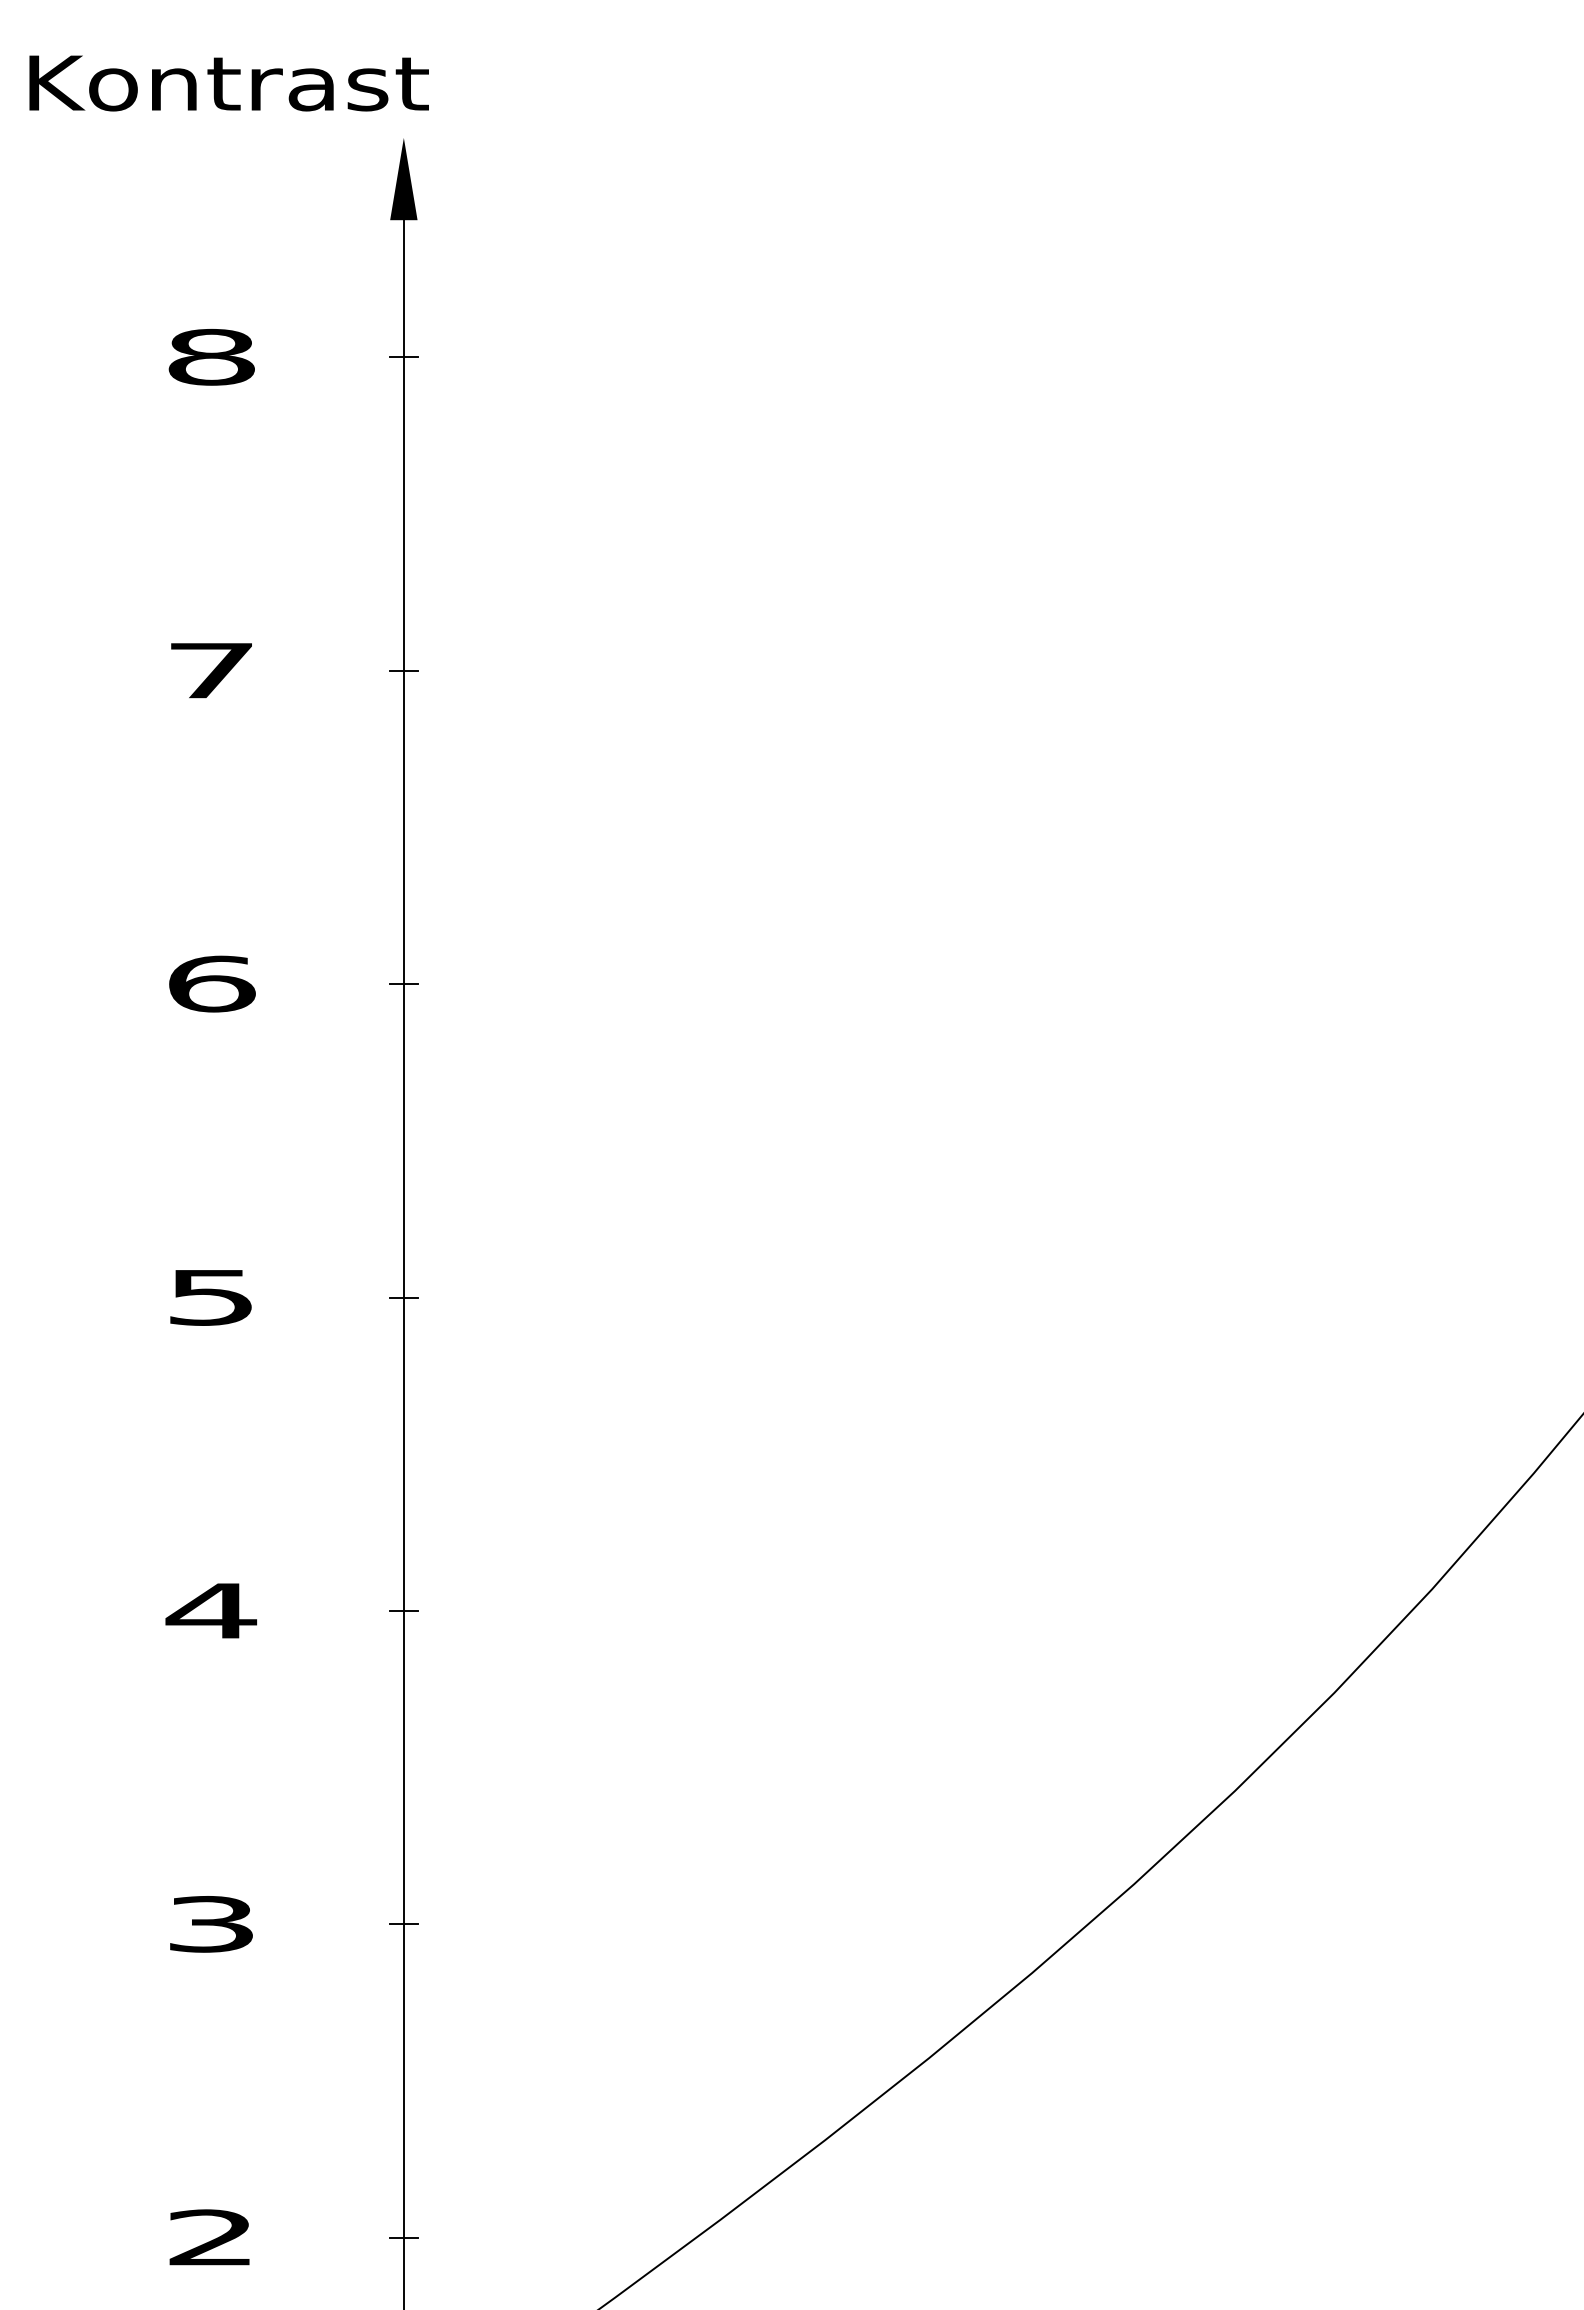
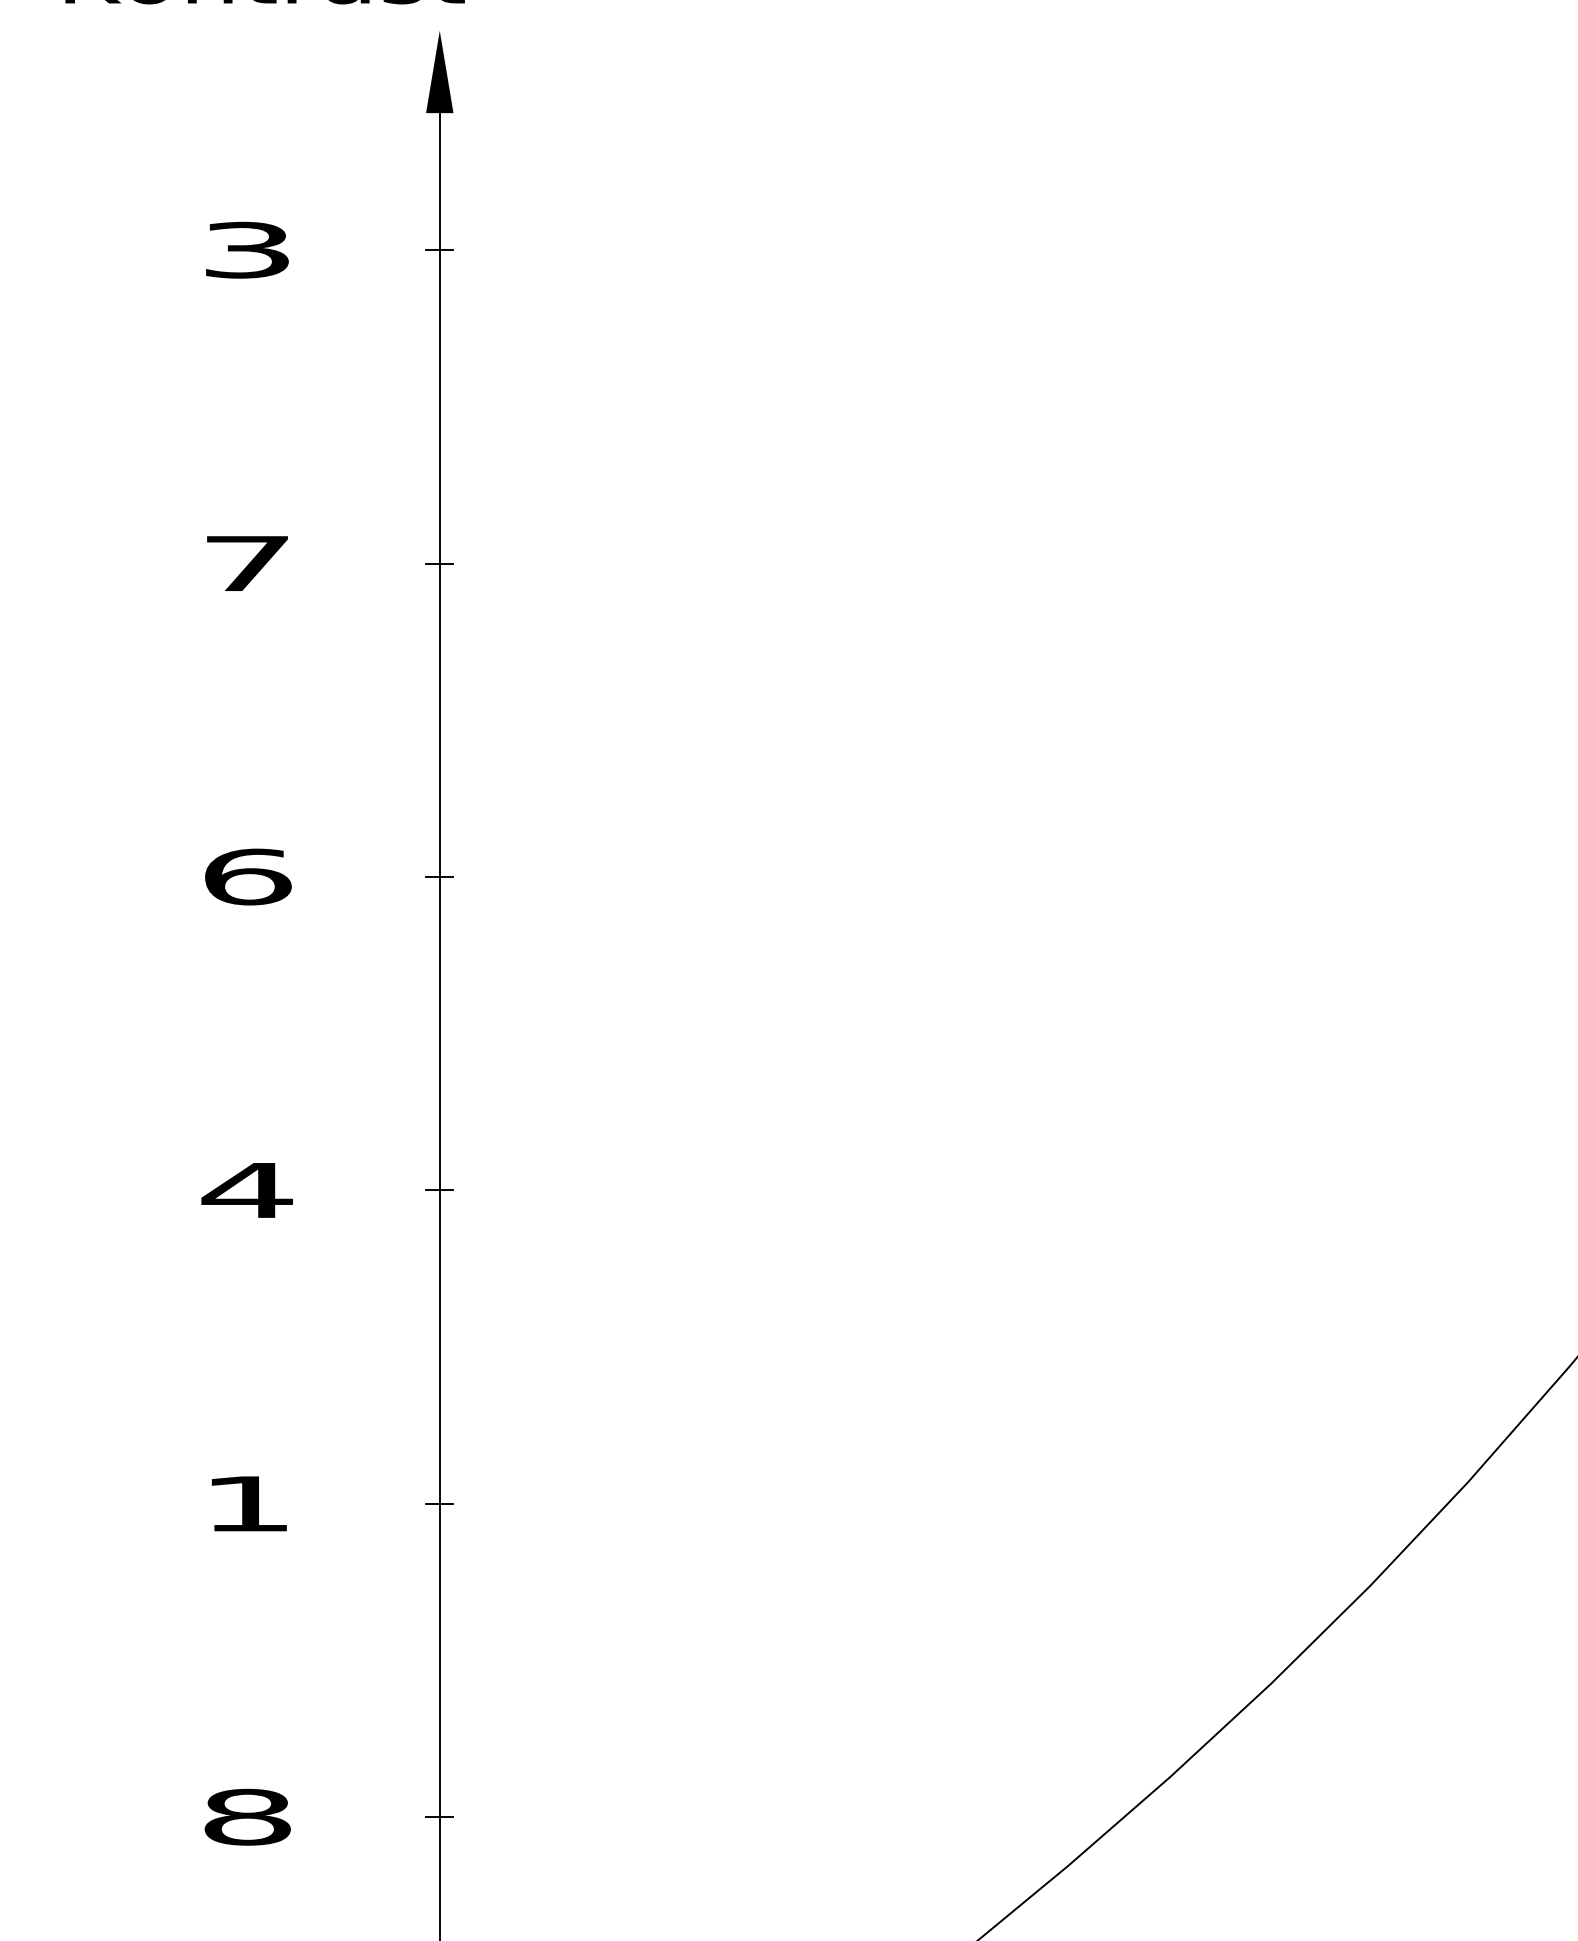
text: (211, 357) -> (247, 250), 8 -> 3
text: (211, 1297) -> (247, 1190), 5 -> 4
text: (211, 1610) -> (247, 1503), 4 -> 1
text: (211, 1924) -> (247, 1817), 3 -> 8

